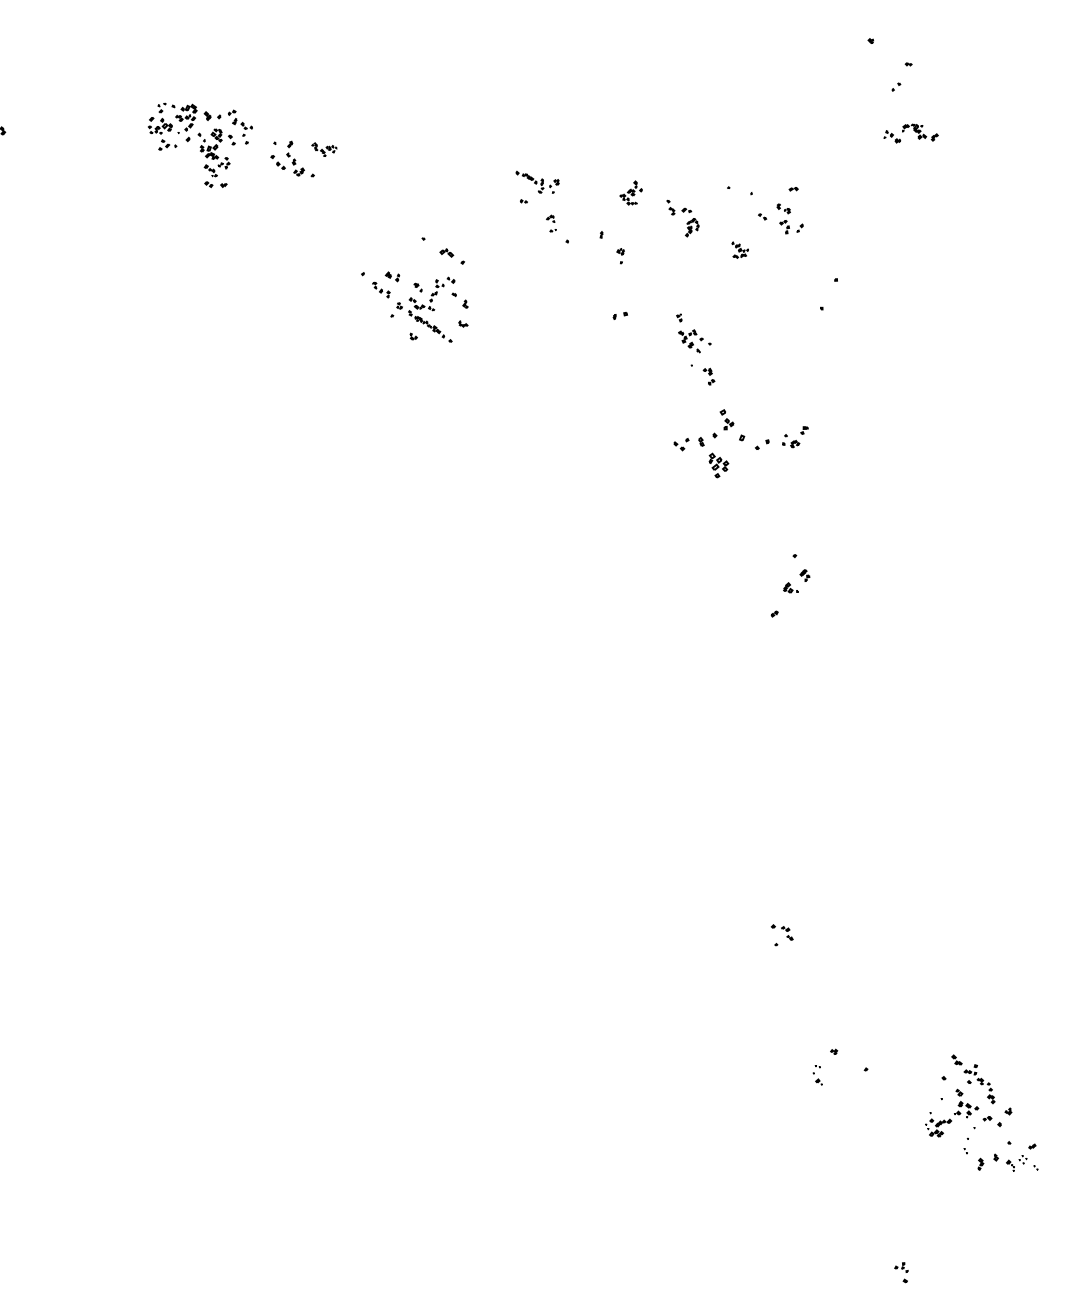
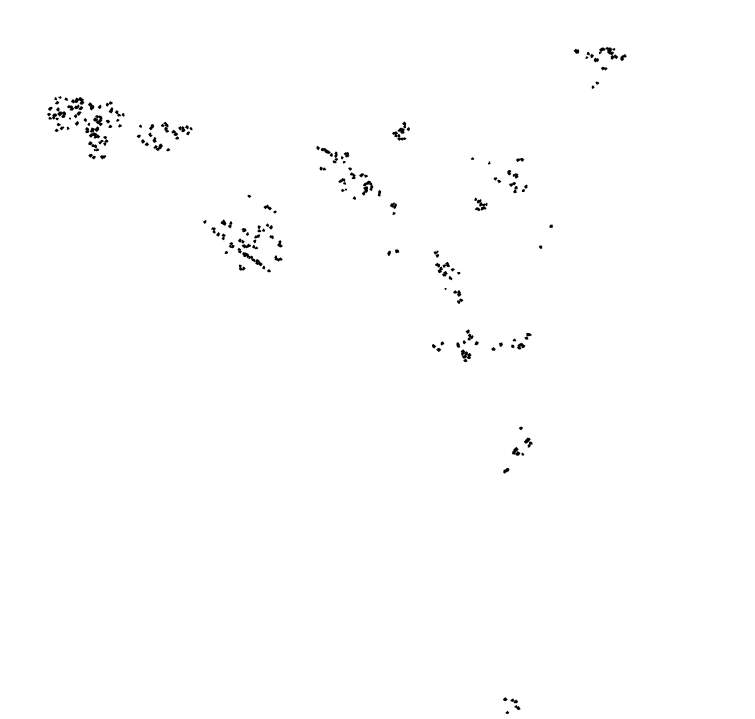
part: (910, 133) -> (605, 54), moved
part: (324, 149) -> (176, 130), size x1.67
part: (630, 192) -> (400, 130), moved
part: (683, 212) -> (361, 176), moved
part: (451, 256) -> (269, 209), size x0.62
part: (721, 443) -> (467, 345), size x0.62

